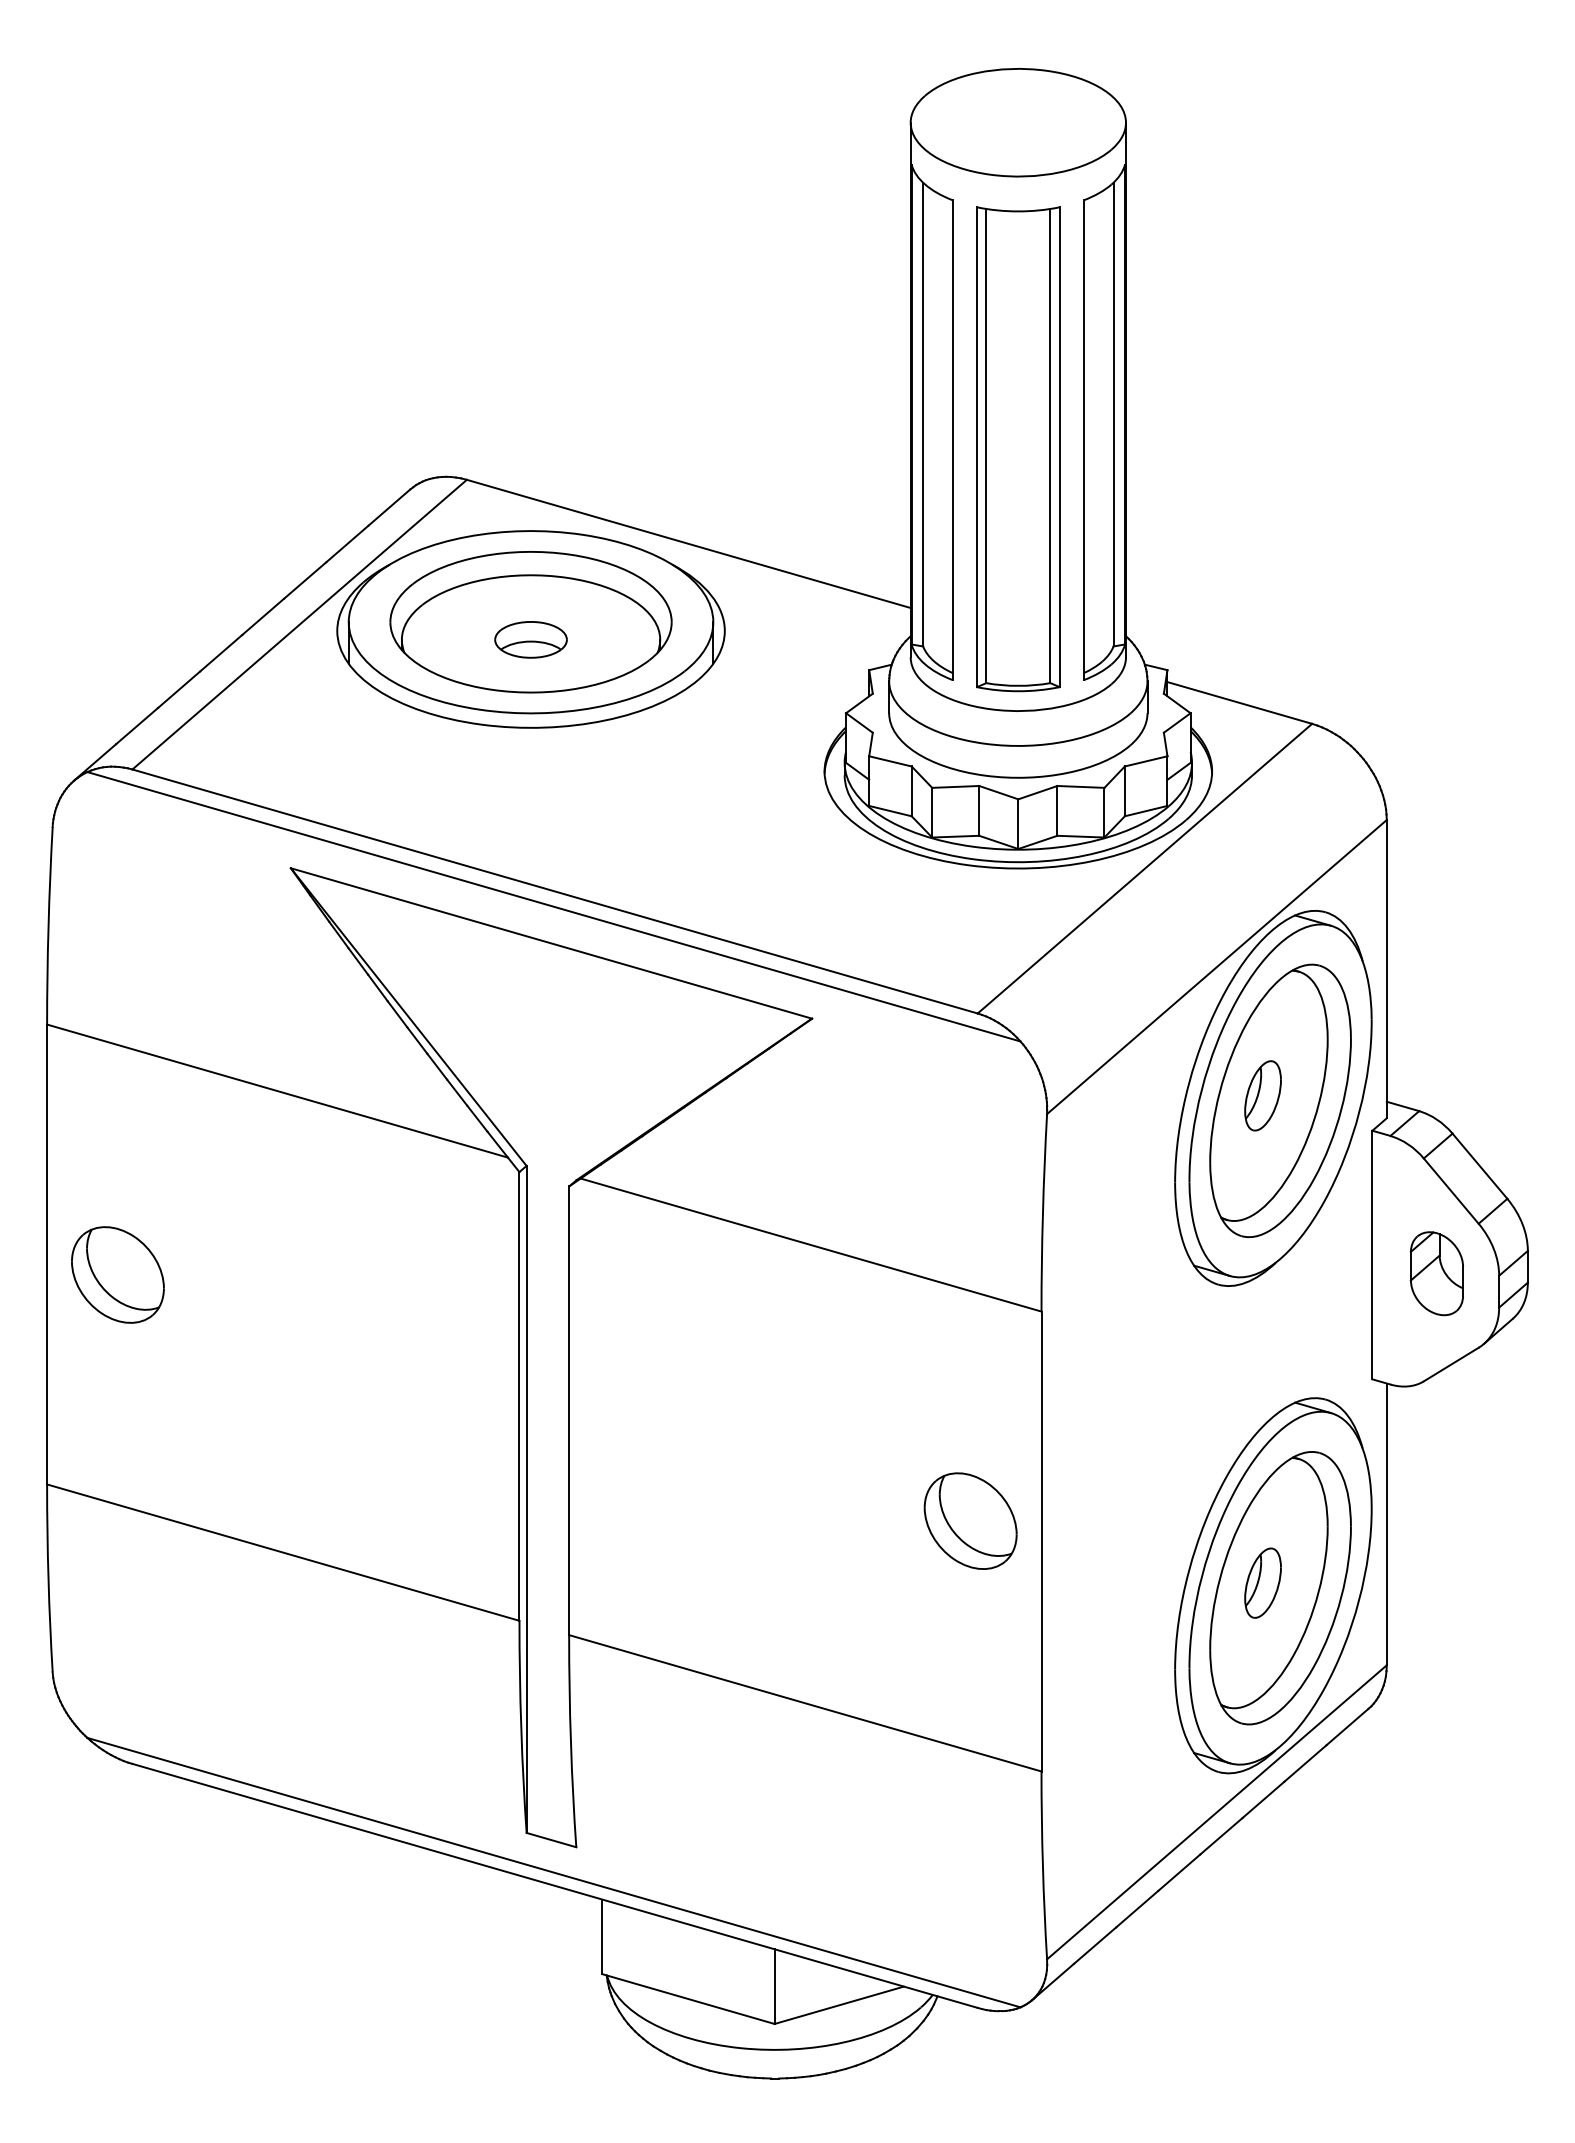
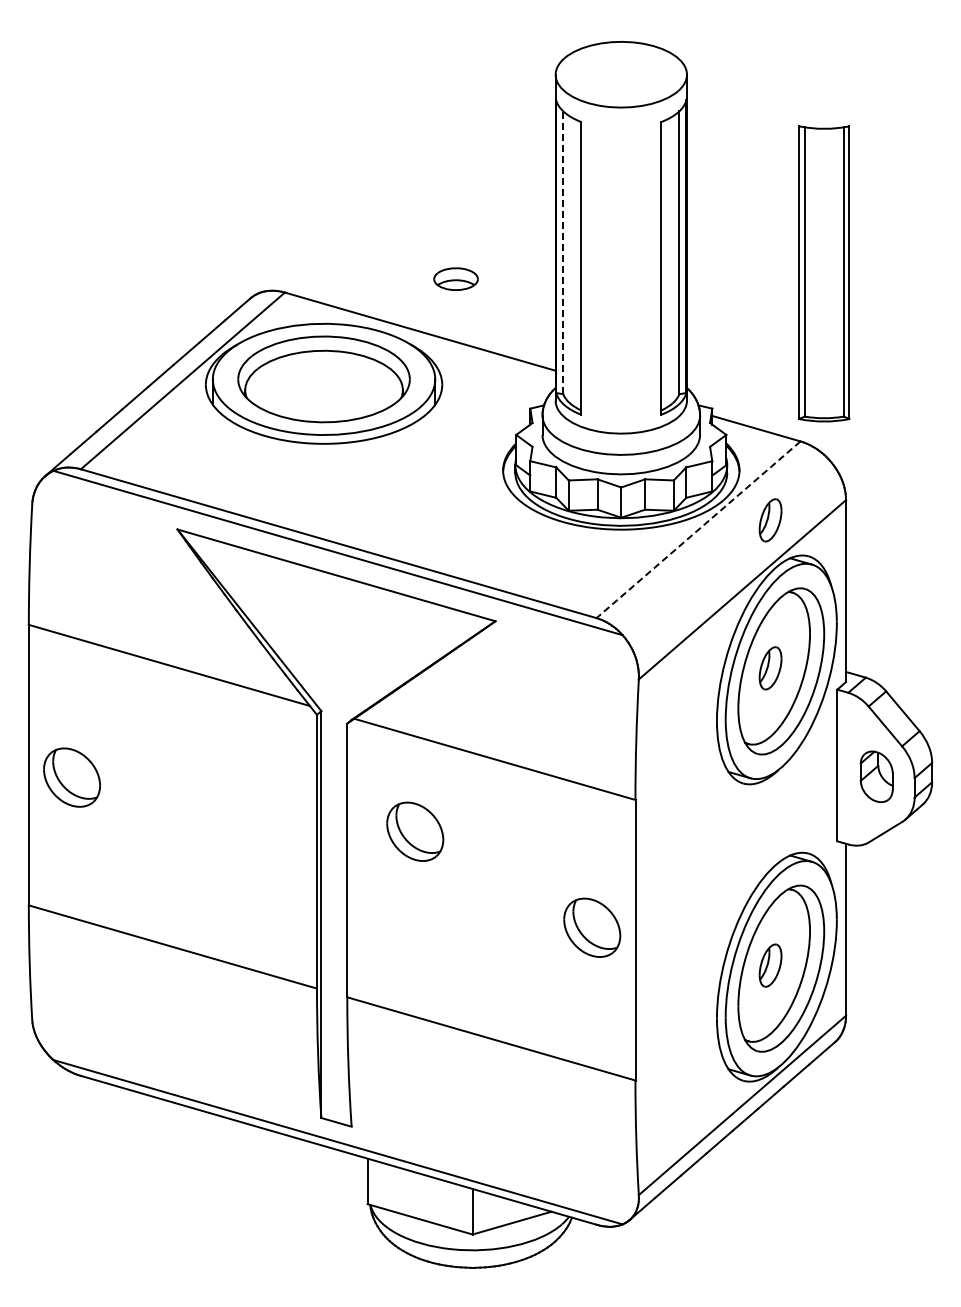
line: (923, 414) -> (563, 252), solid -> dashed
part: (1018, 448) -> (824, 273), moved
part: (530, 638) -> (455, 278), moved
part: (1262, 853) -> (770, 520), added
line: (1144, 868) -> (698, 529), solid -> dashed
part: (680, 1363) -> (415, 831), added

